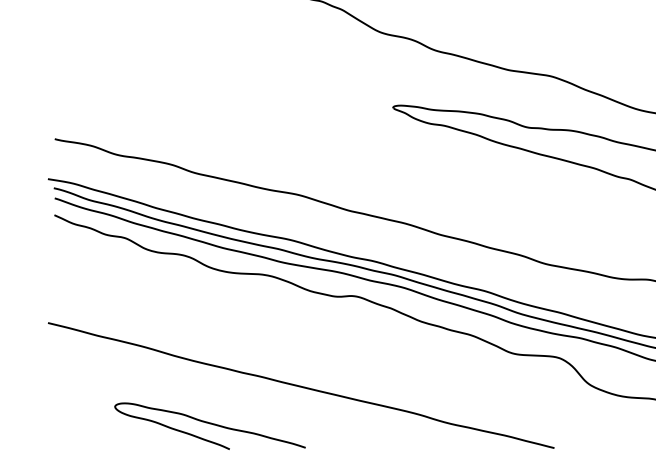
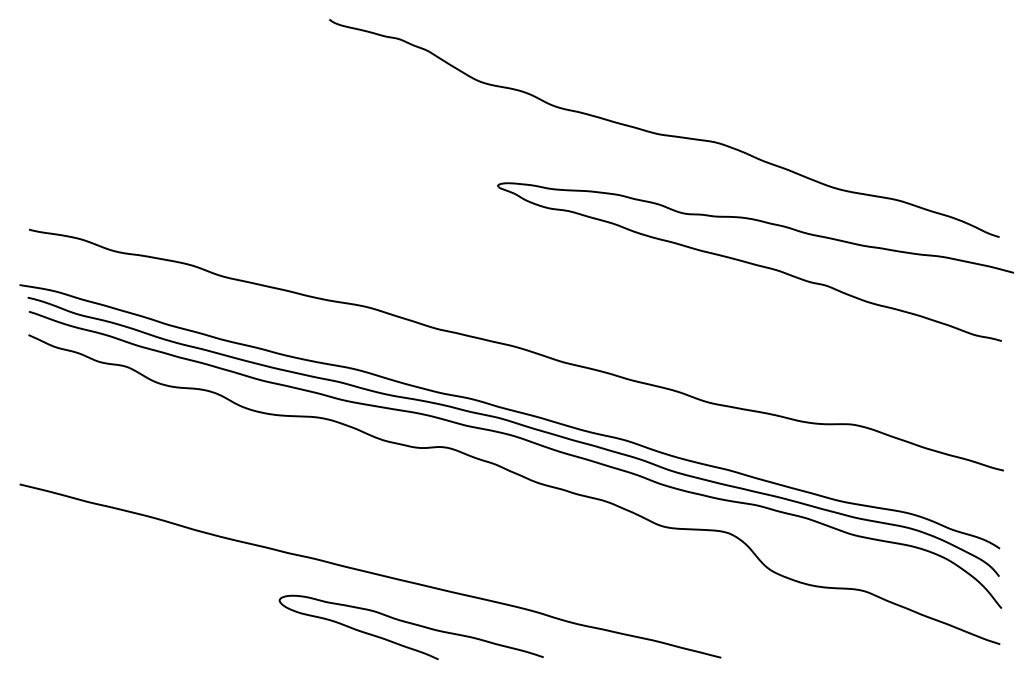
curve: (209, 424) -> (410, 624), moved

